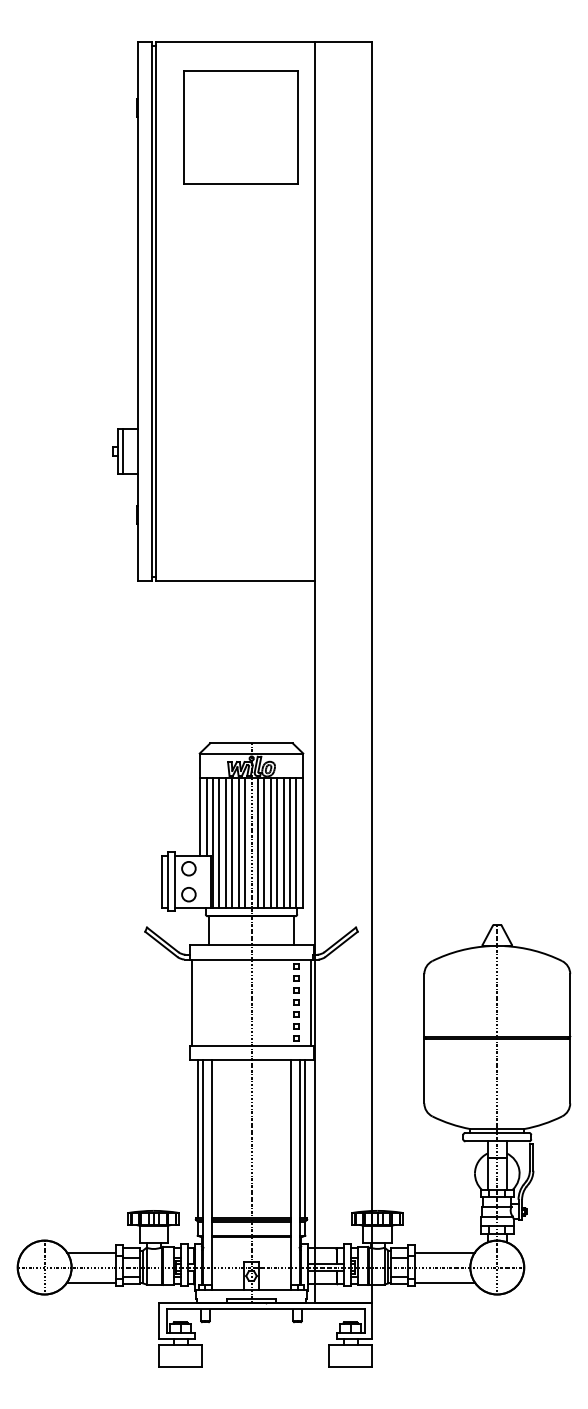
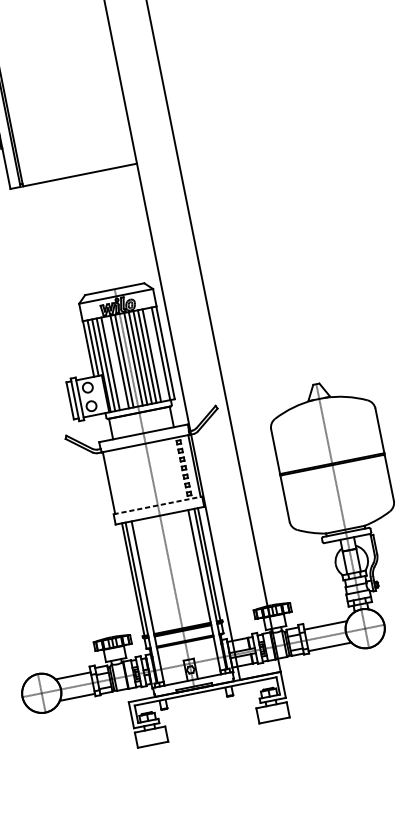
line: (232, 842) -> (115, 362), removed
line: (289, 842) -> (156, 354), removed
line: (251, 1046) -> (157, 505), solid -> dashed

